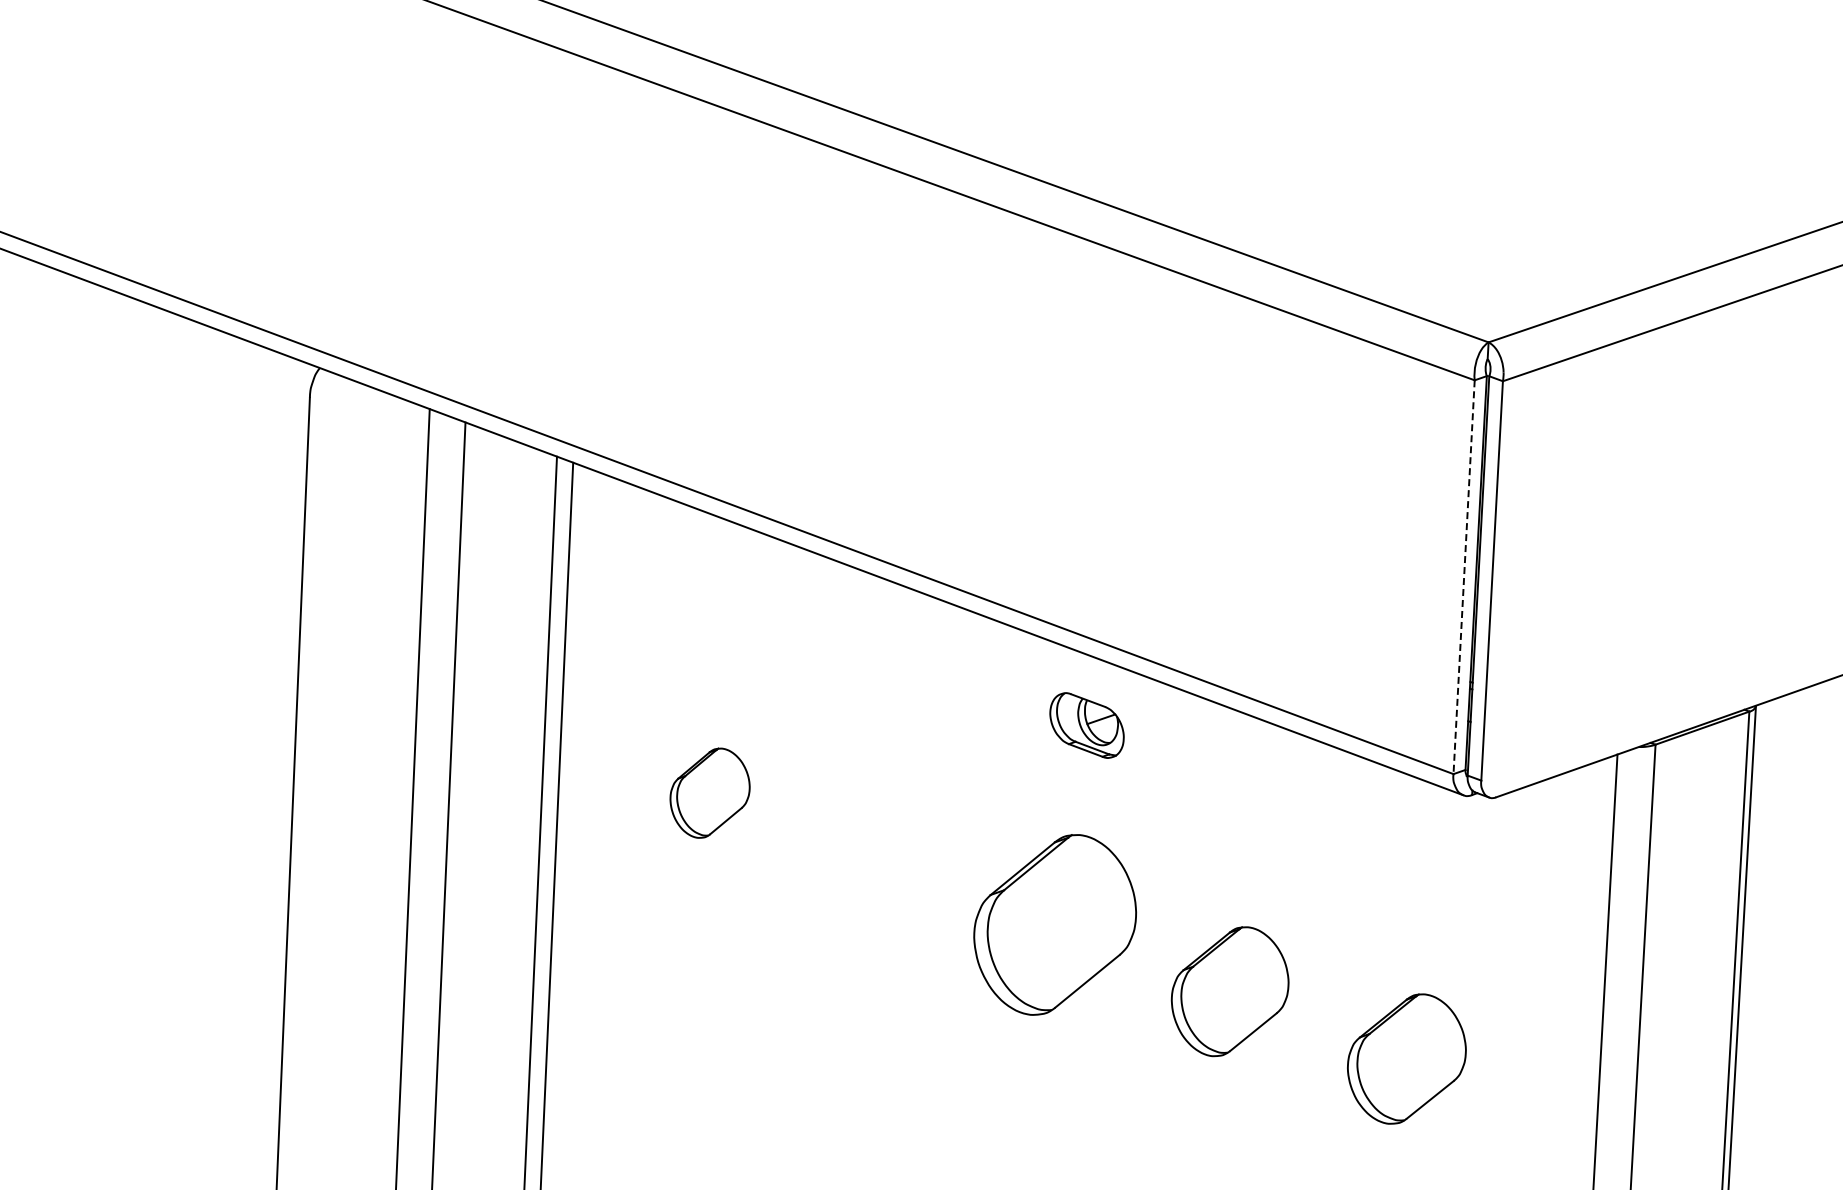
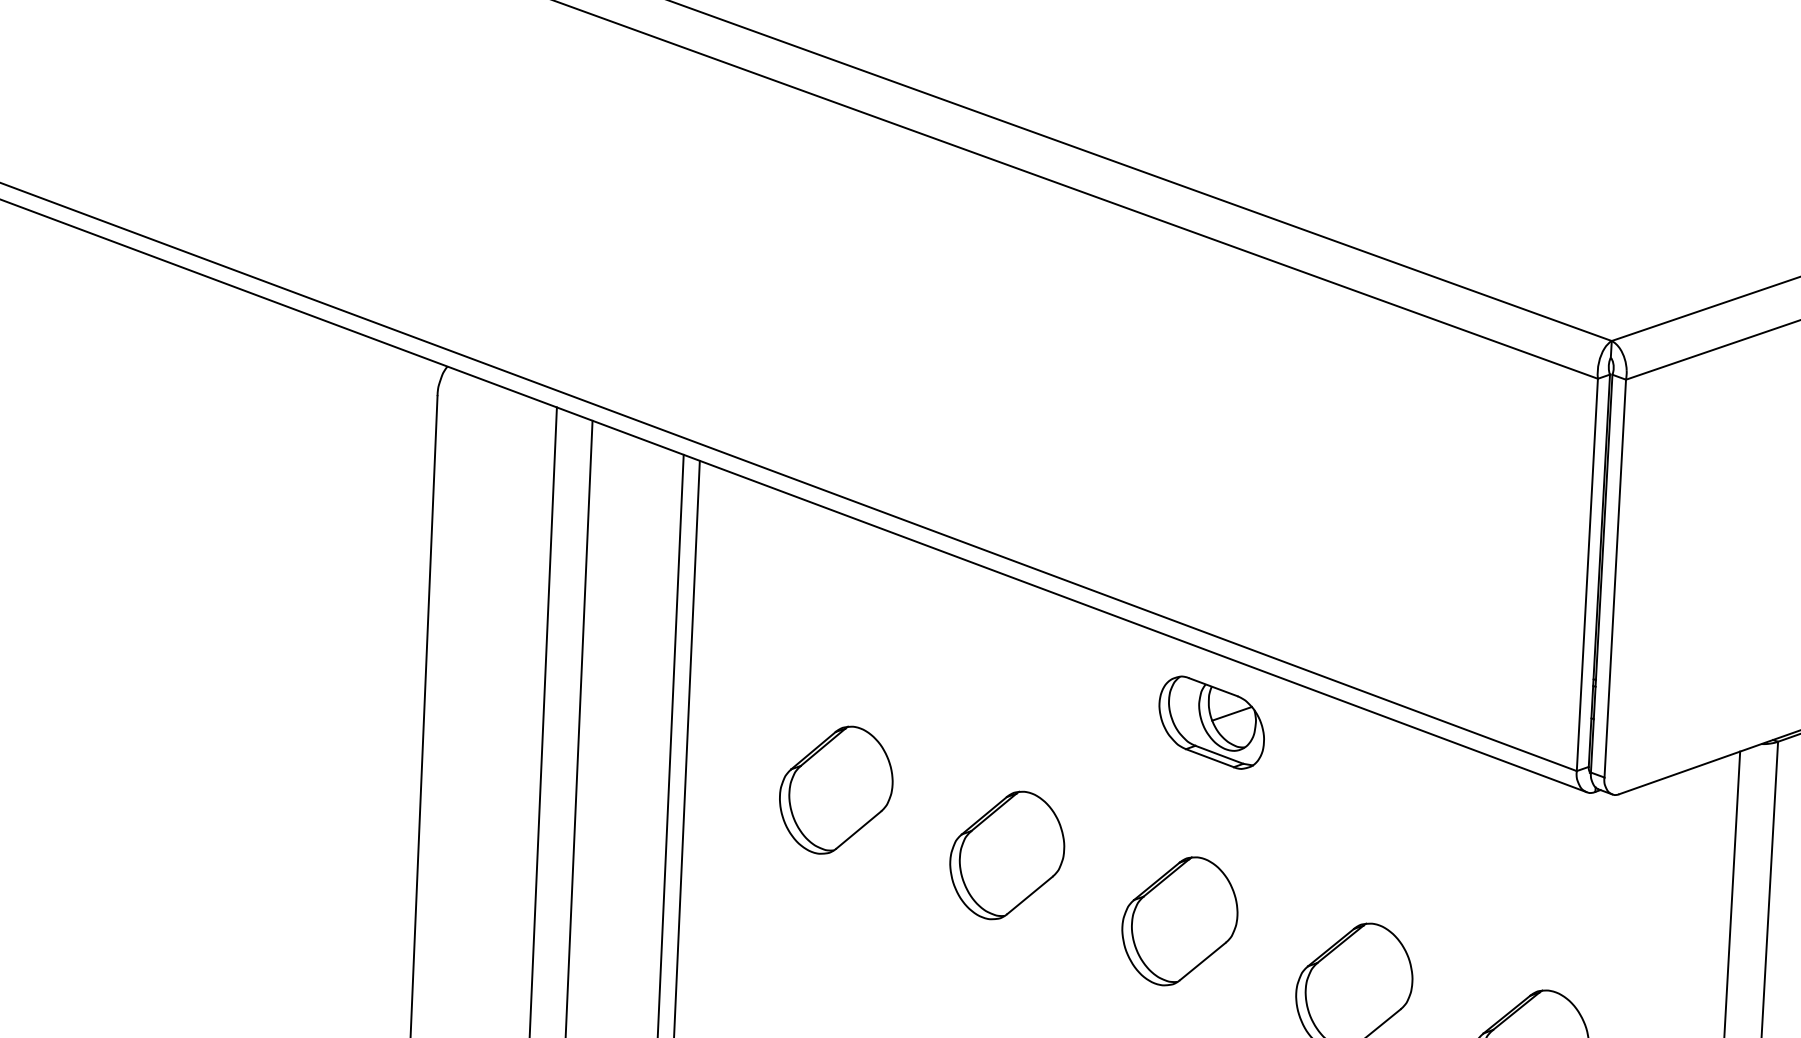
line: (1464, 577) -> (1587, 575), dashed -> solid
part: (1086, 725) -> (1211, 722), size x1.43
part: (709, 792) -> (835, 789), size x1.43
part: (881, 858) -> (1006, 855), added
part: (1054, 924) -> (1179, 920), size x0.71

